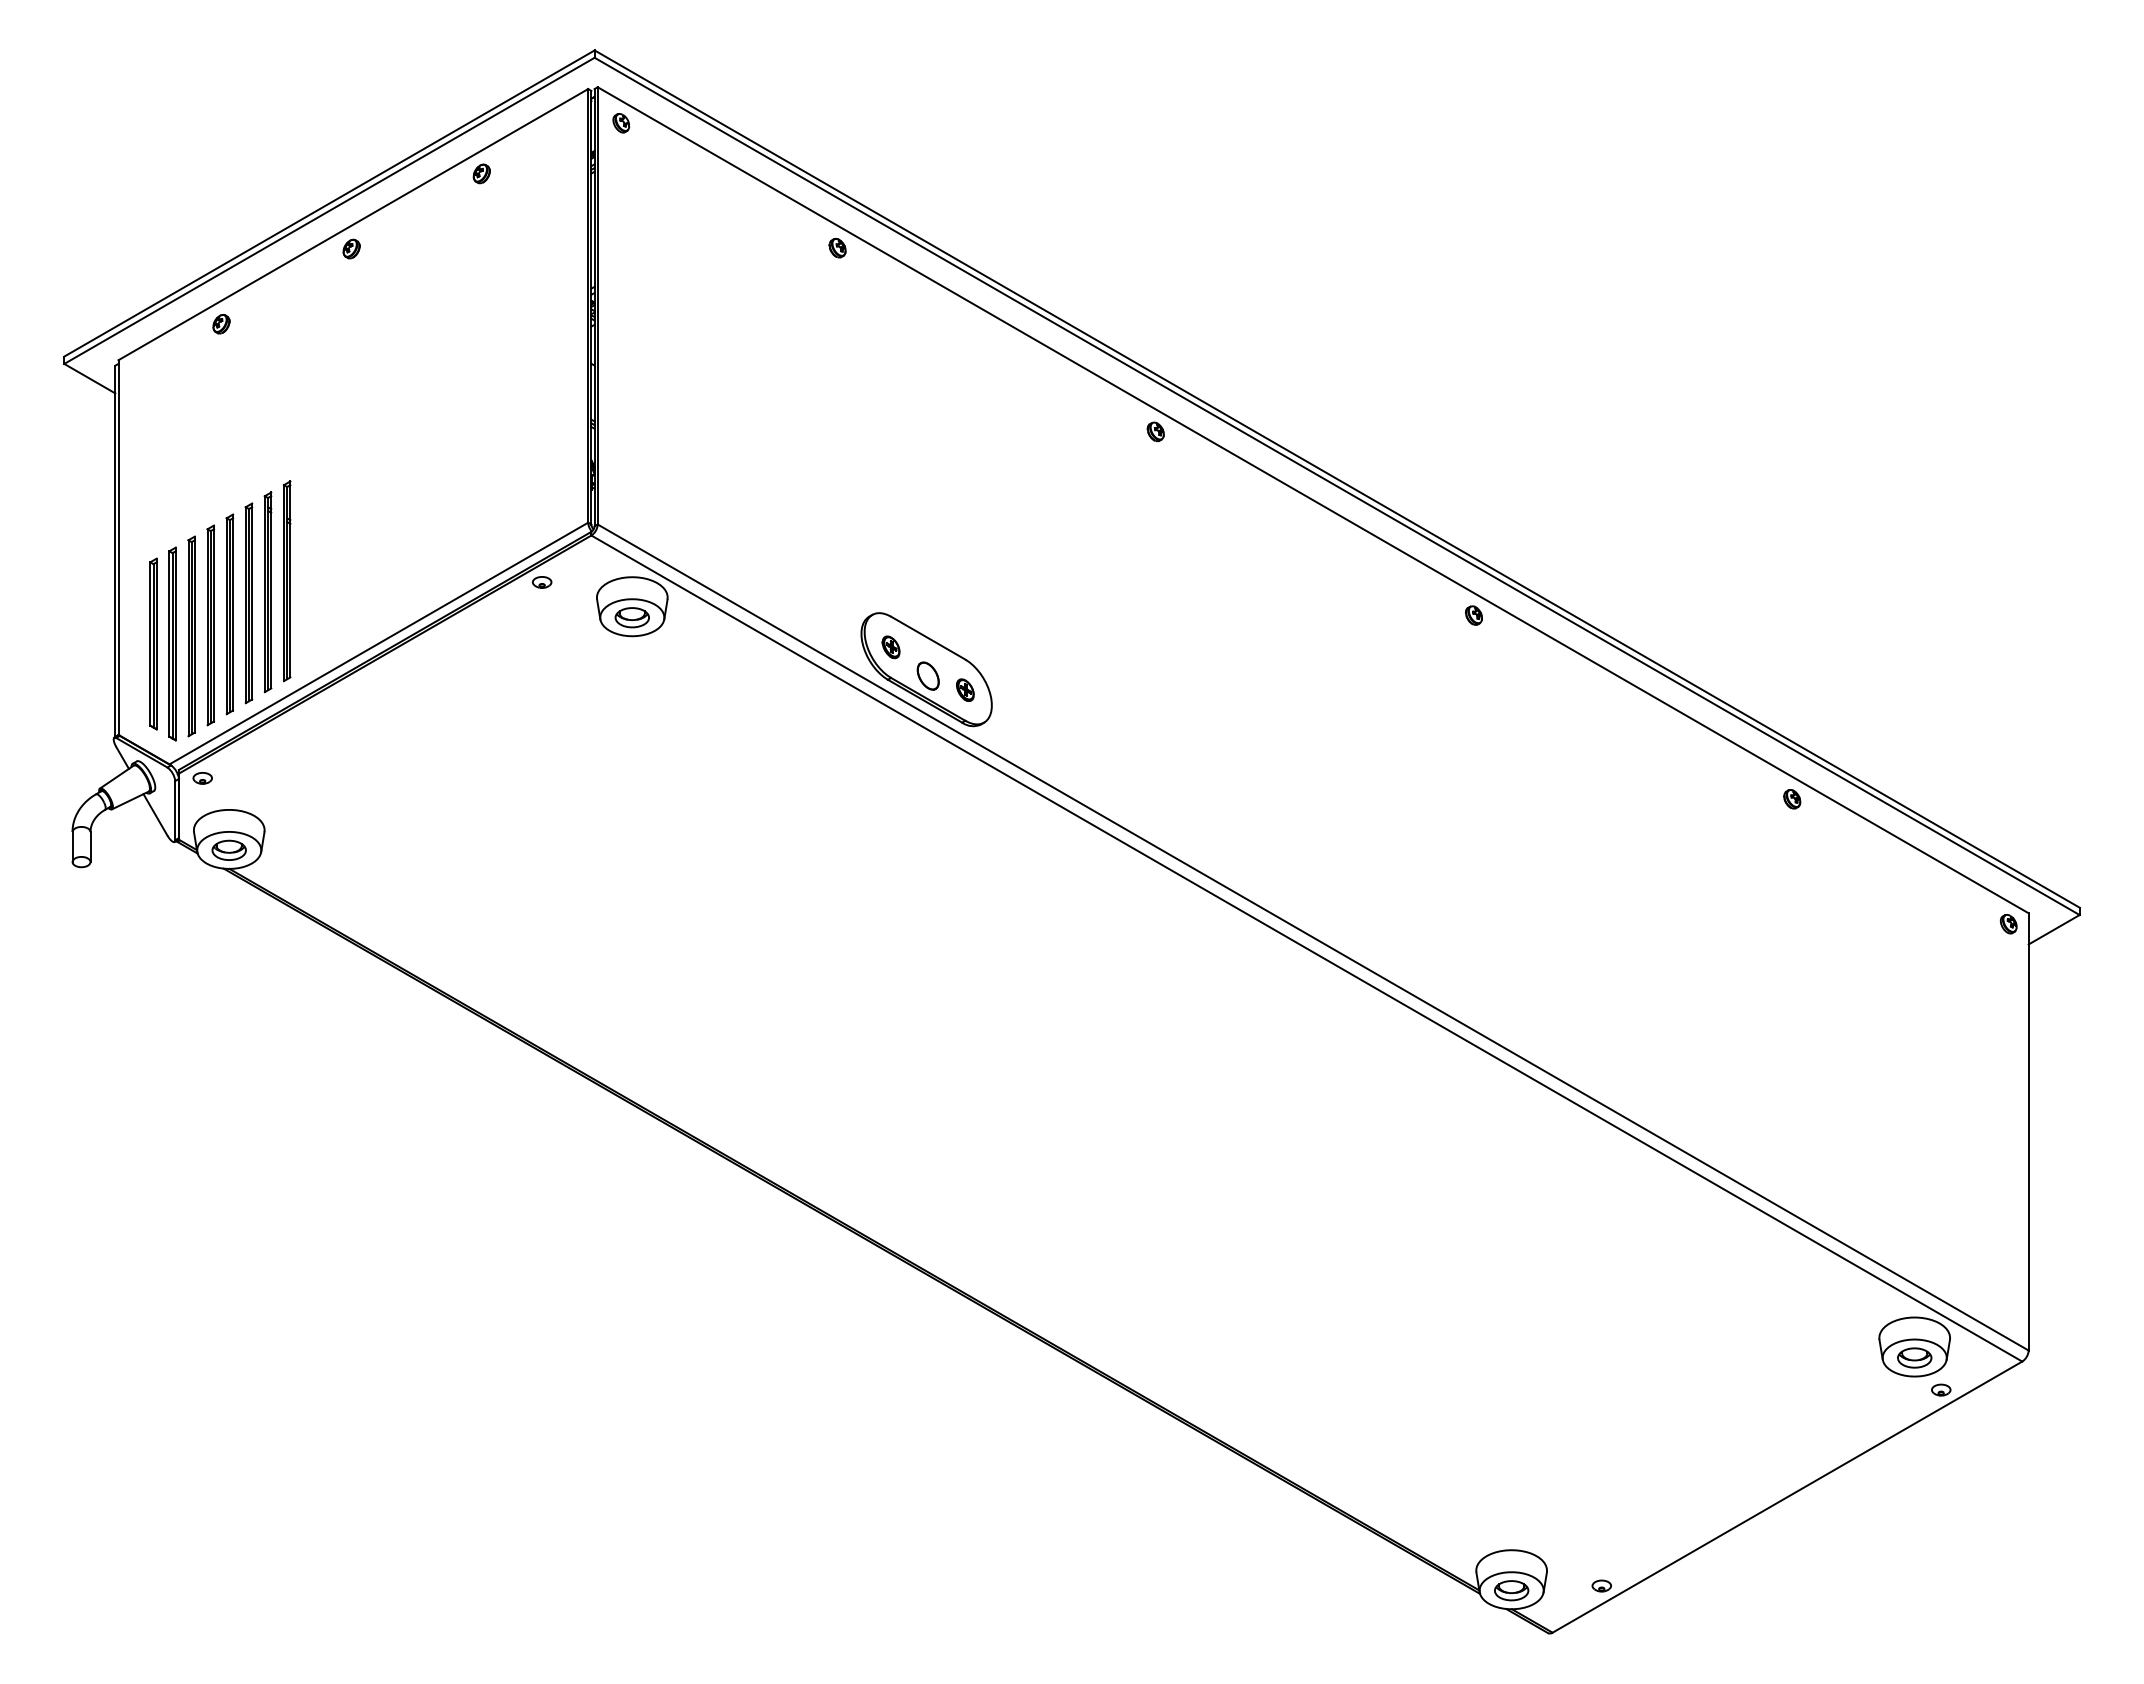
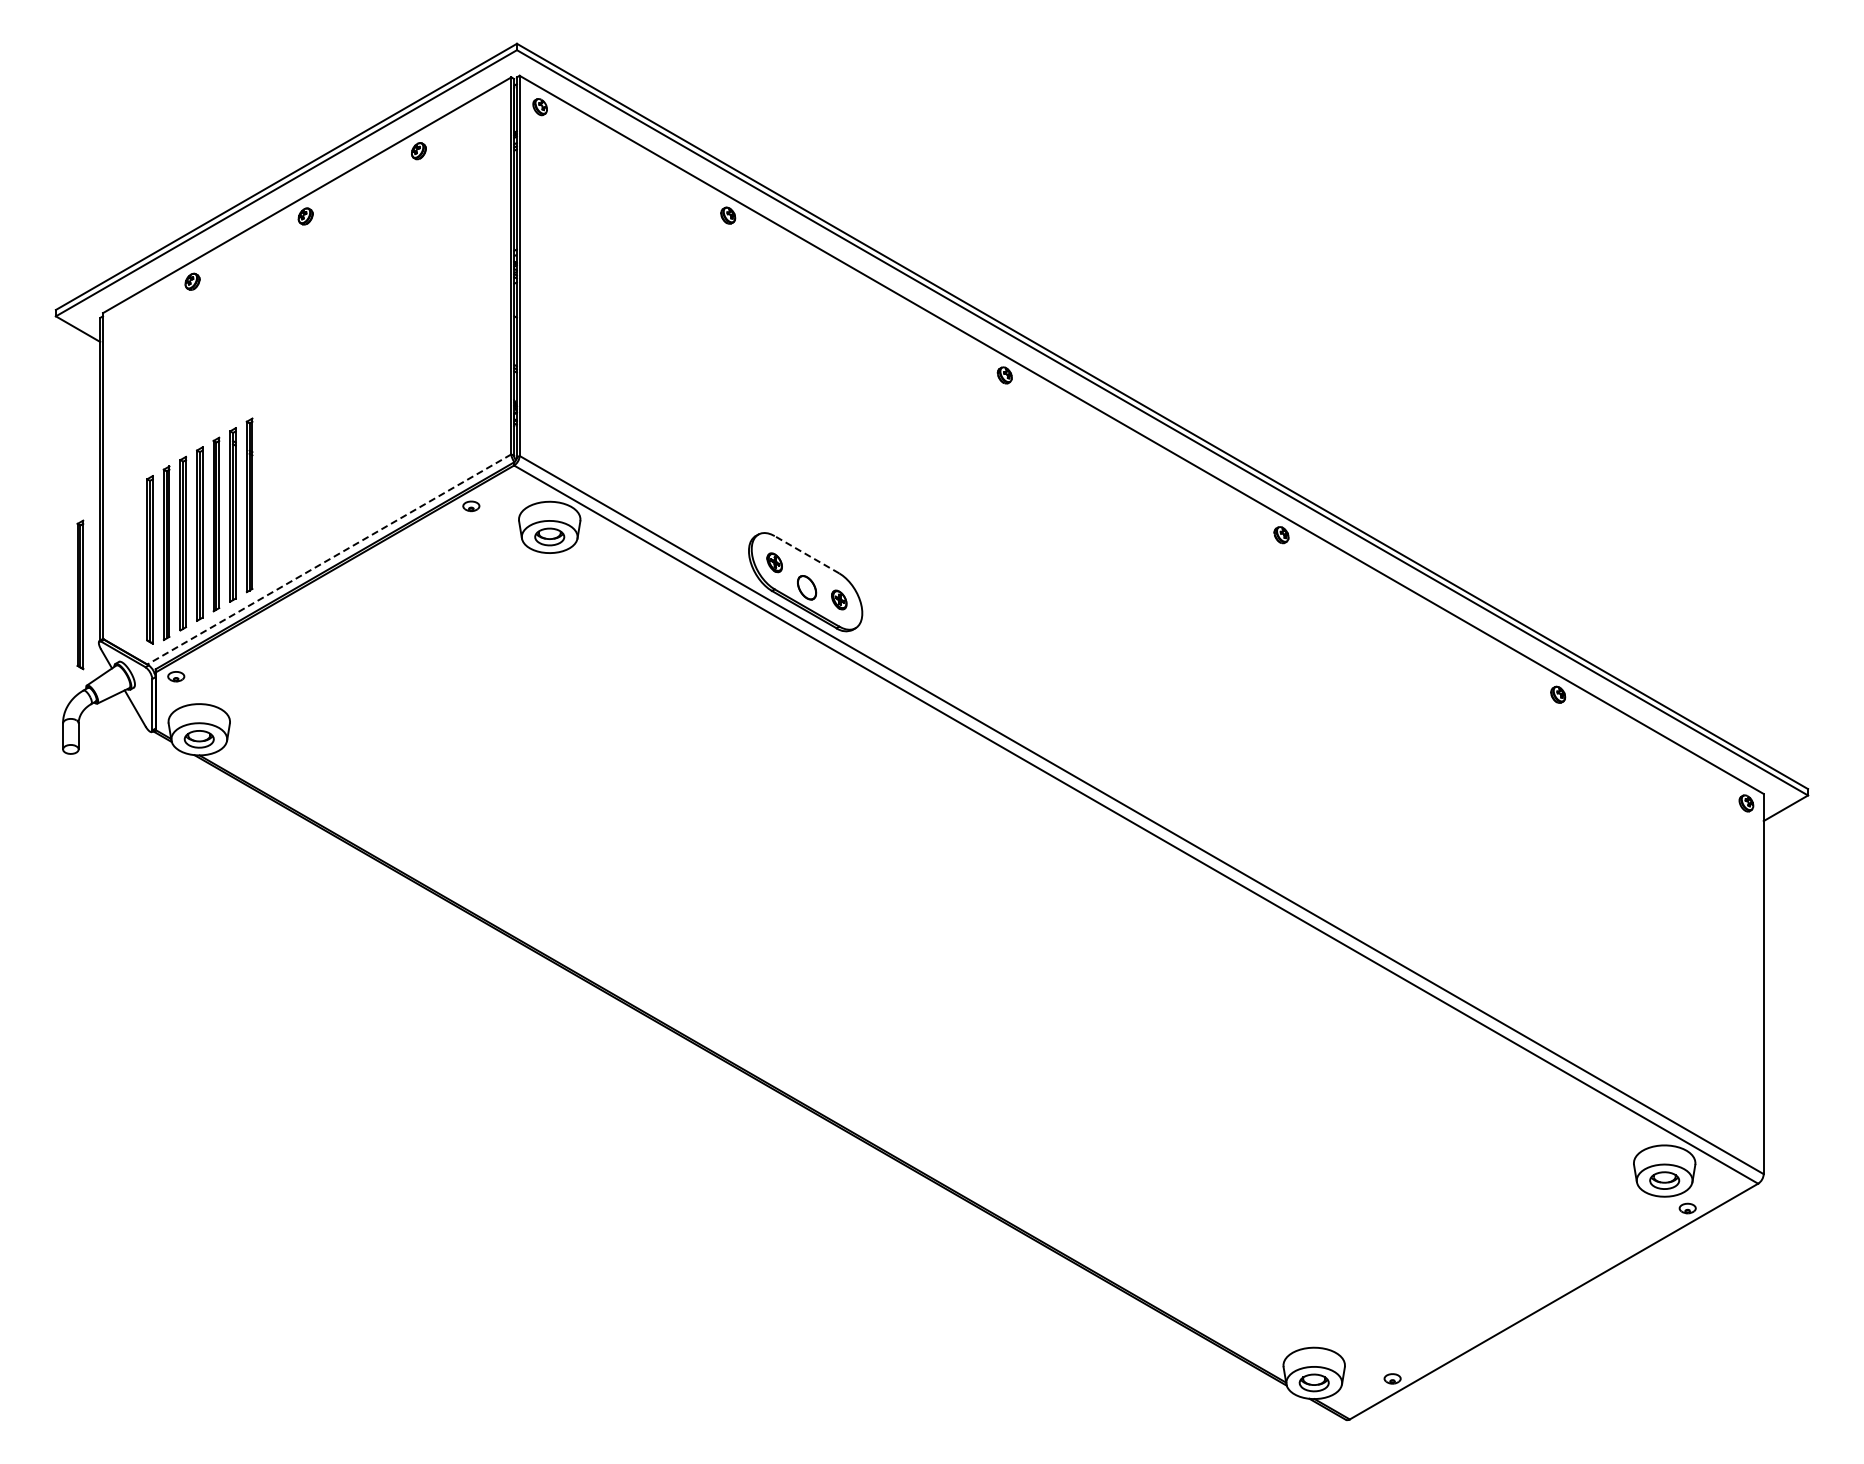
line: (927, 637) -> (806, 554), solid -> dashed
part: (153, 643) -> (80, 594), moved
line: (377, 643) -> (328, 559), solid -> dashed

